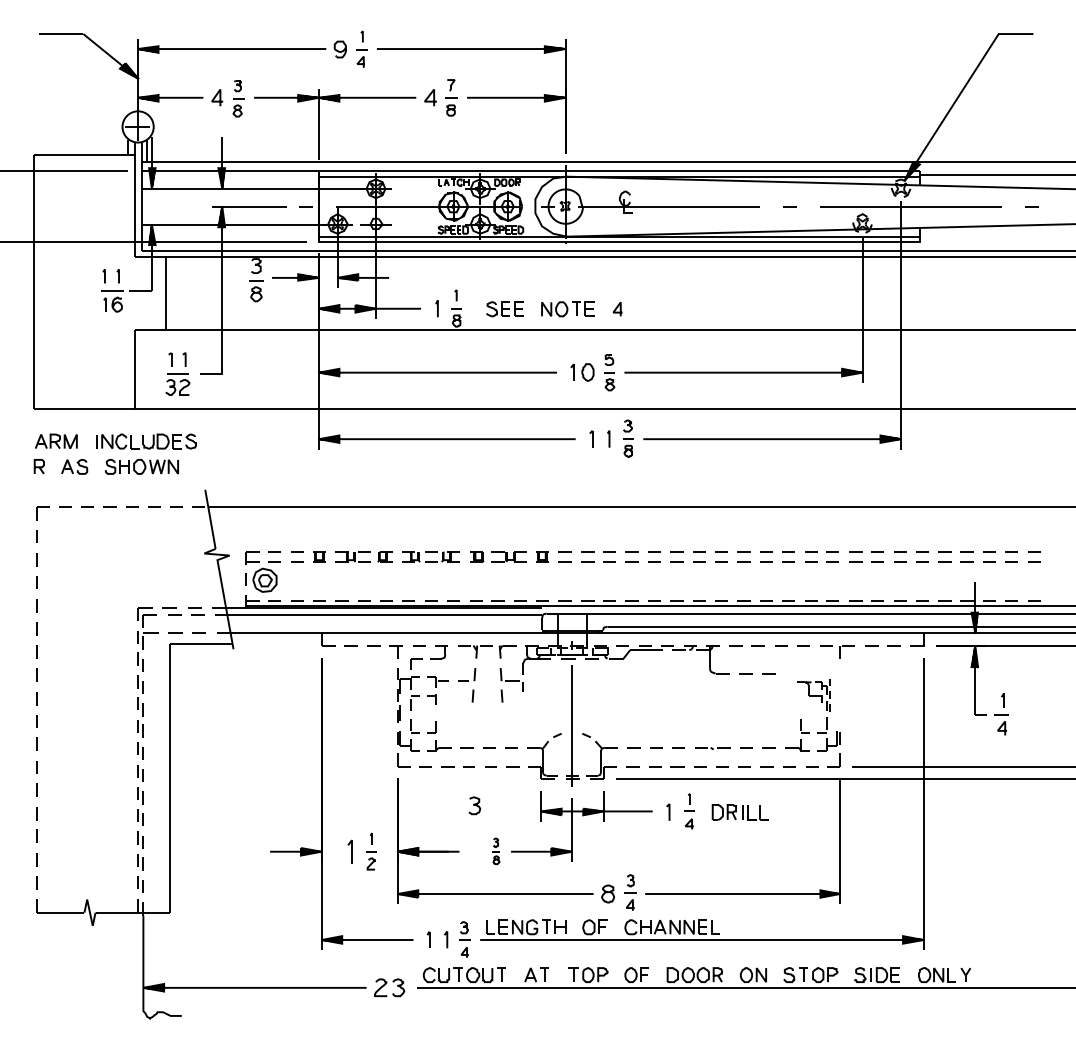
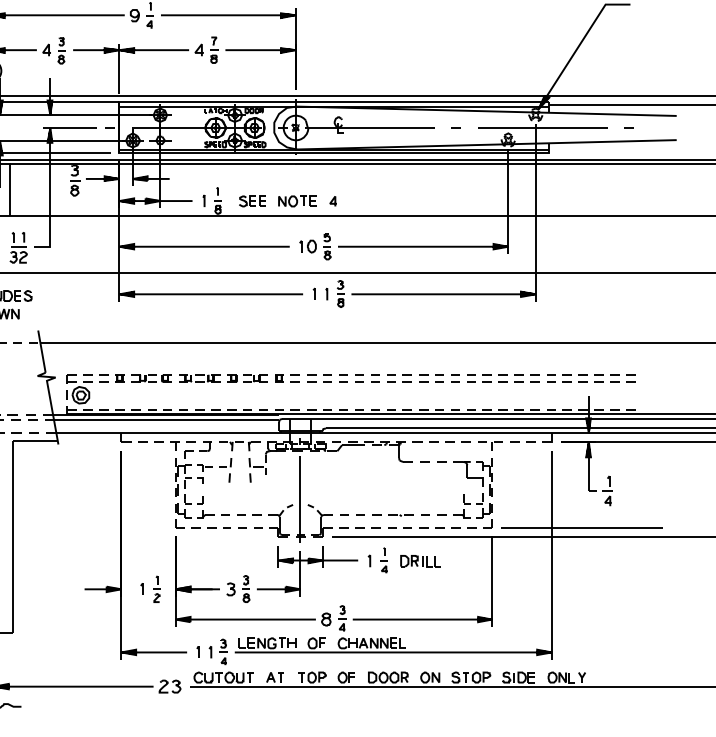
part: (813, 695) -> (473, 477), size x1.67
curve: (474, 805) -> (230, 589), moved
part: (350, 851) -> (142, 589), size x0.71
part: (496, 851) -> (246, 589), size x1.43

